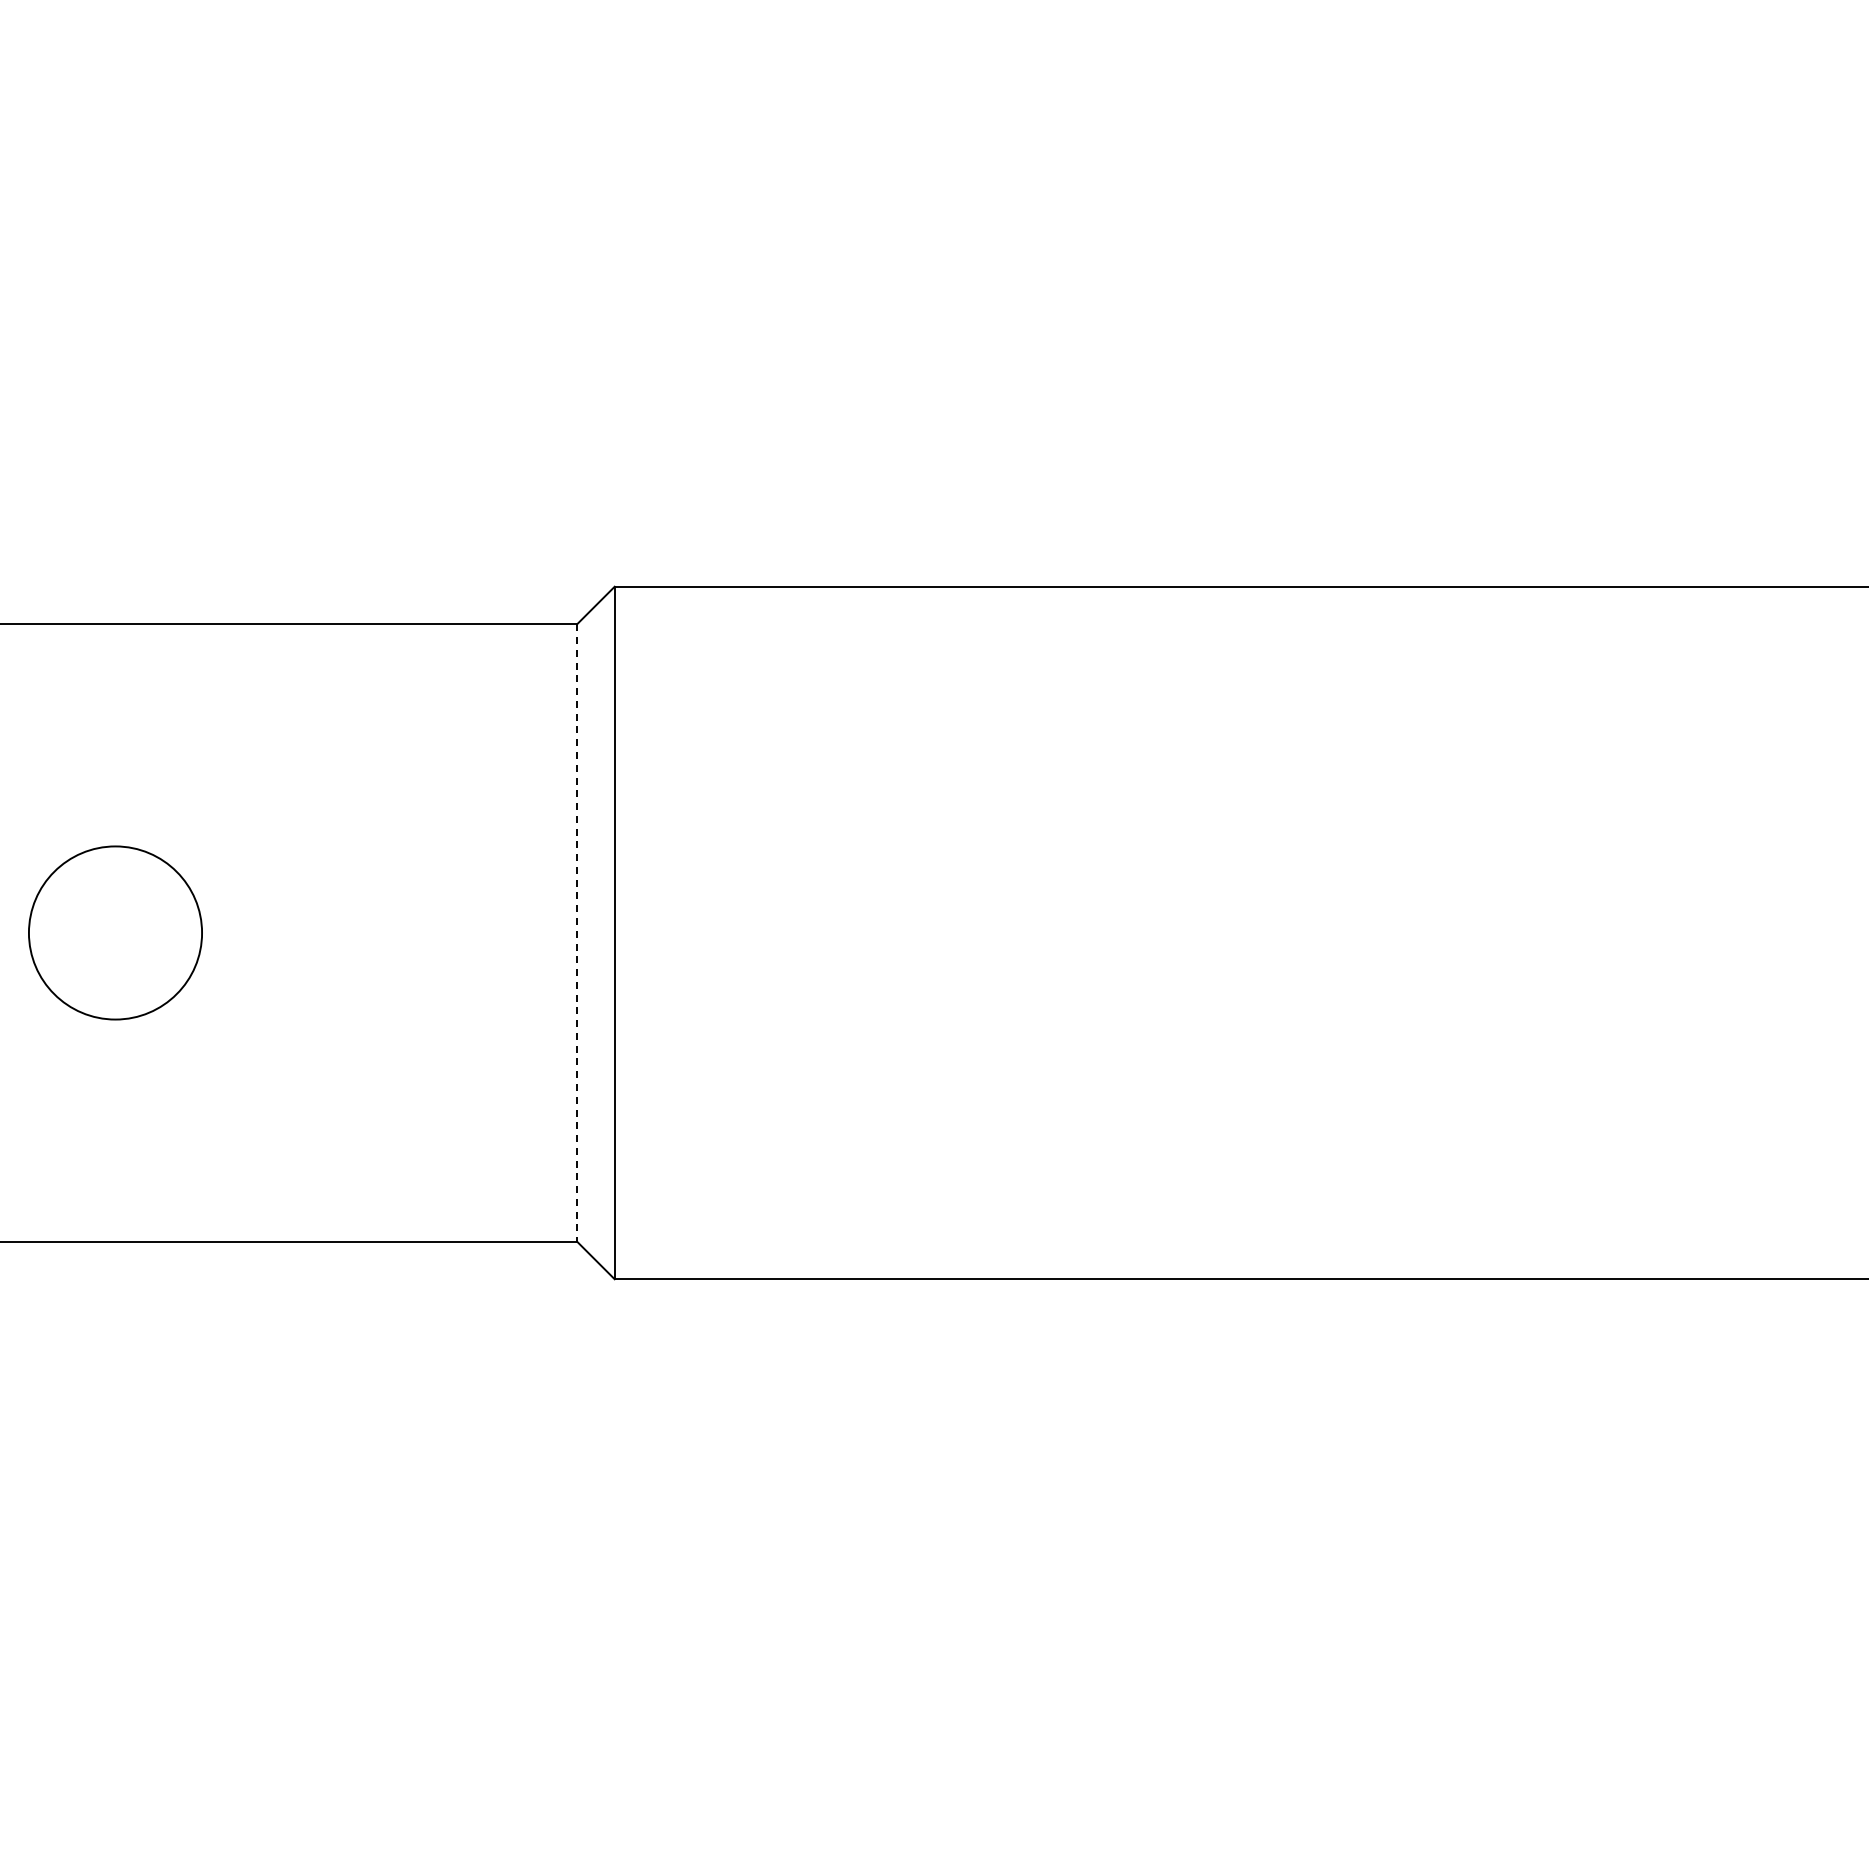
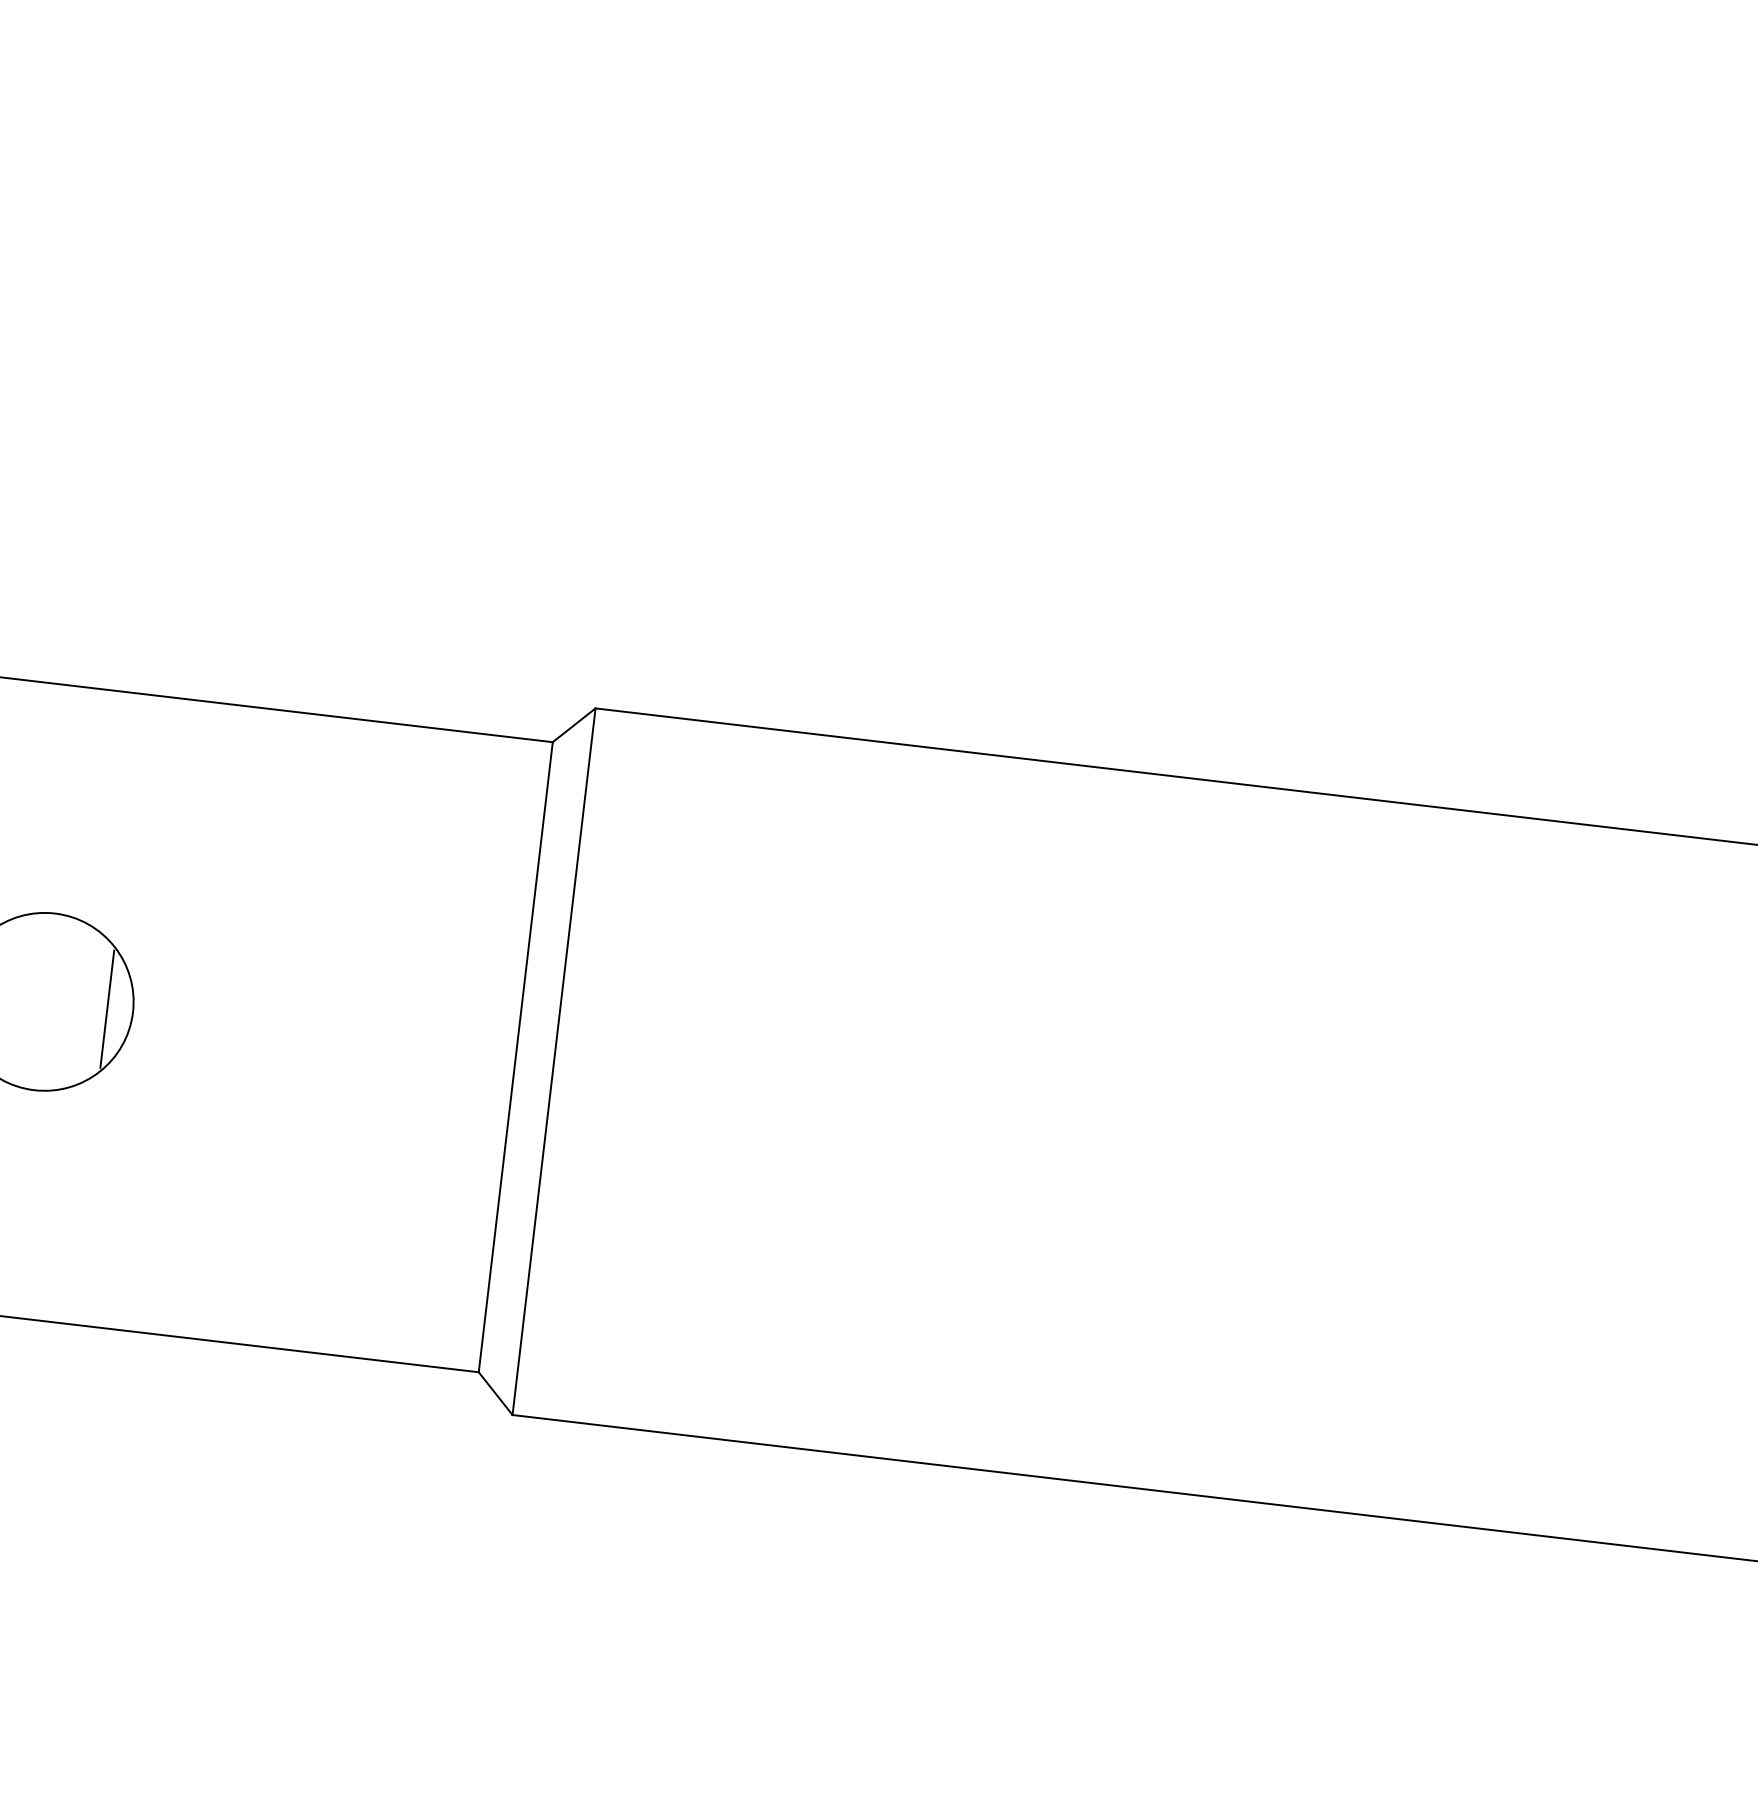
line: (176, 932) -> (106, 1008), added
line: (577, 933) -> (516, 1057), dashed -> solid

